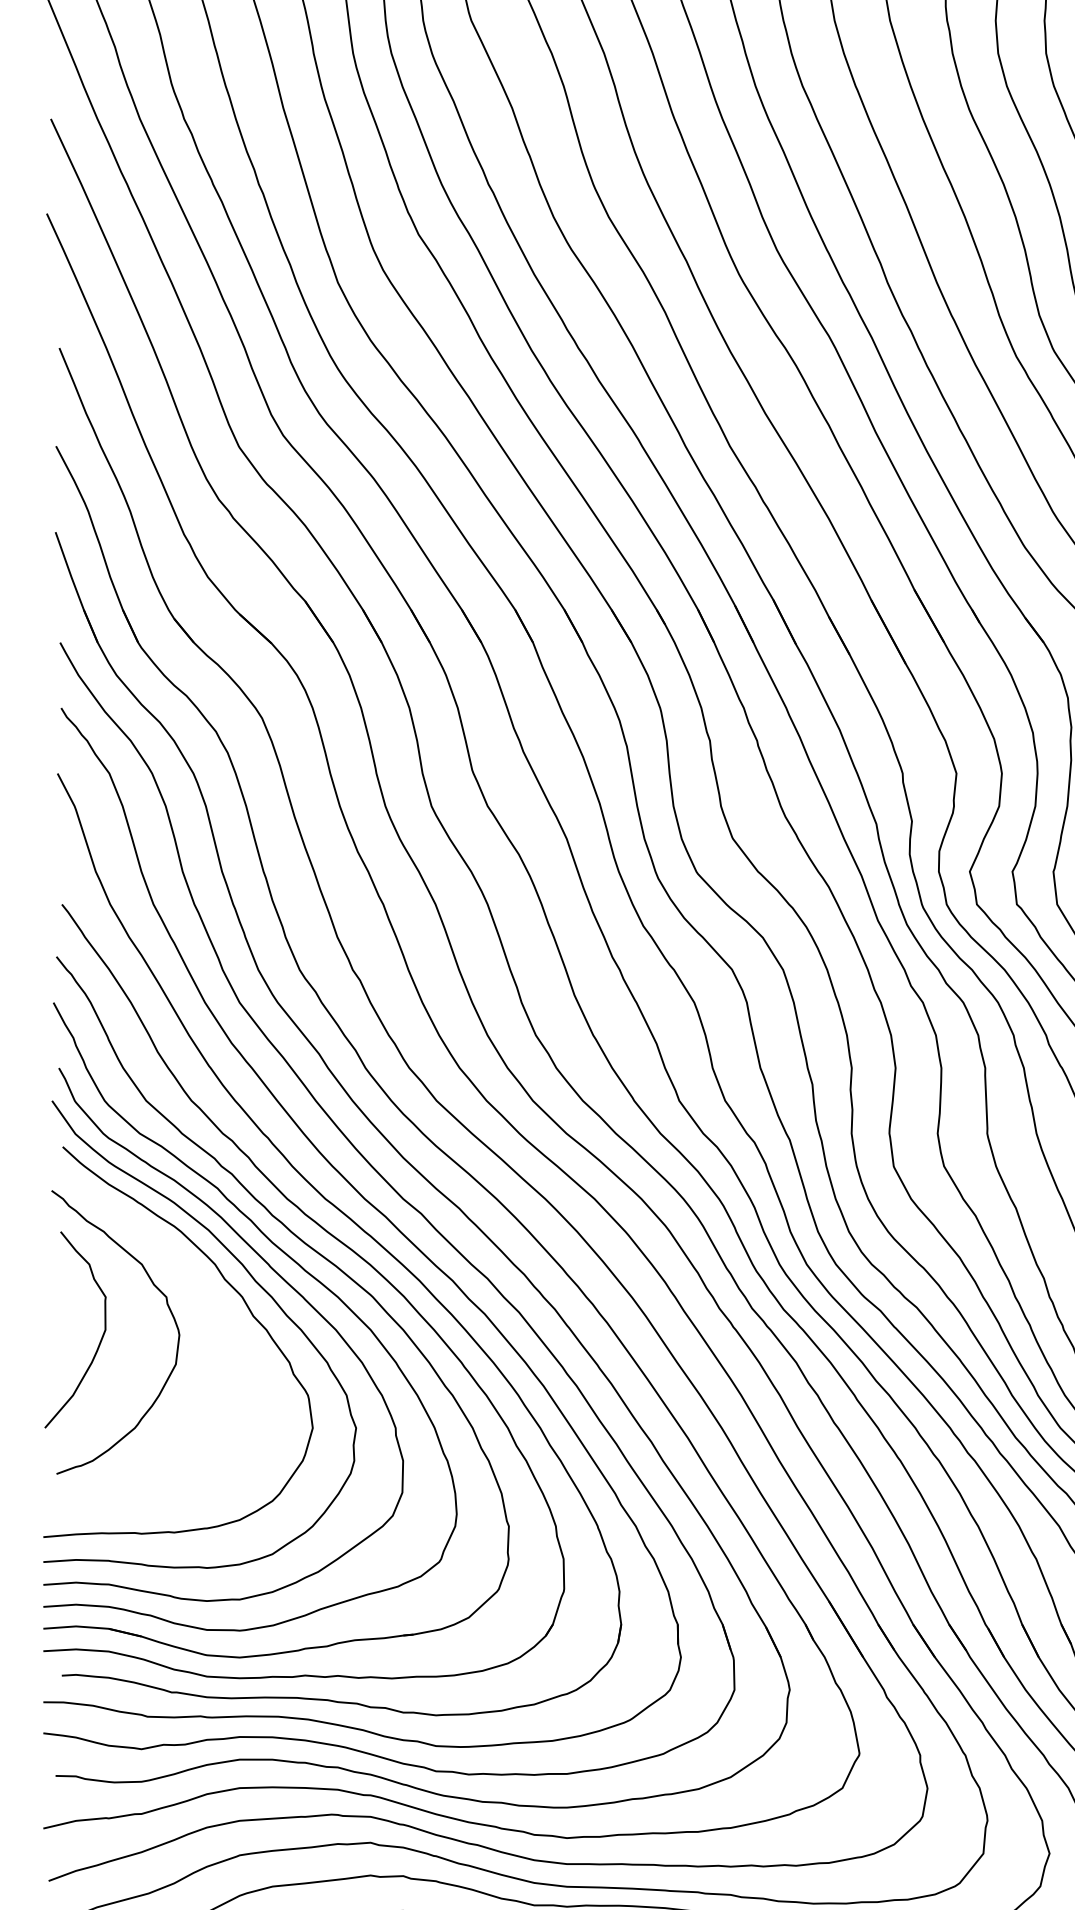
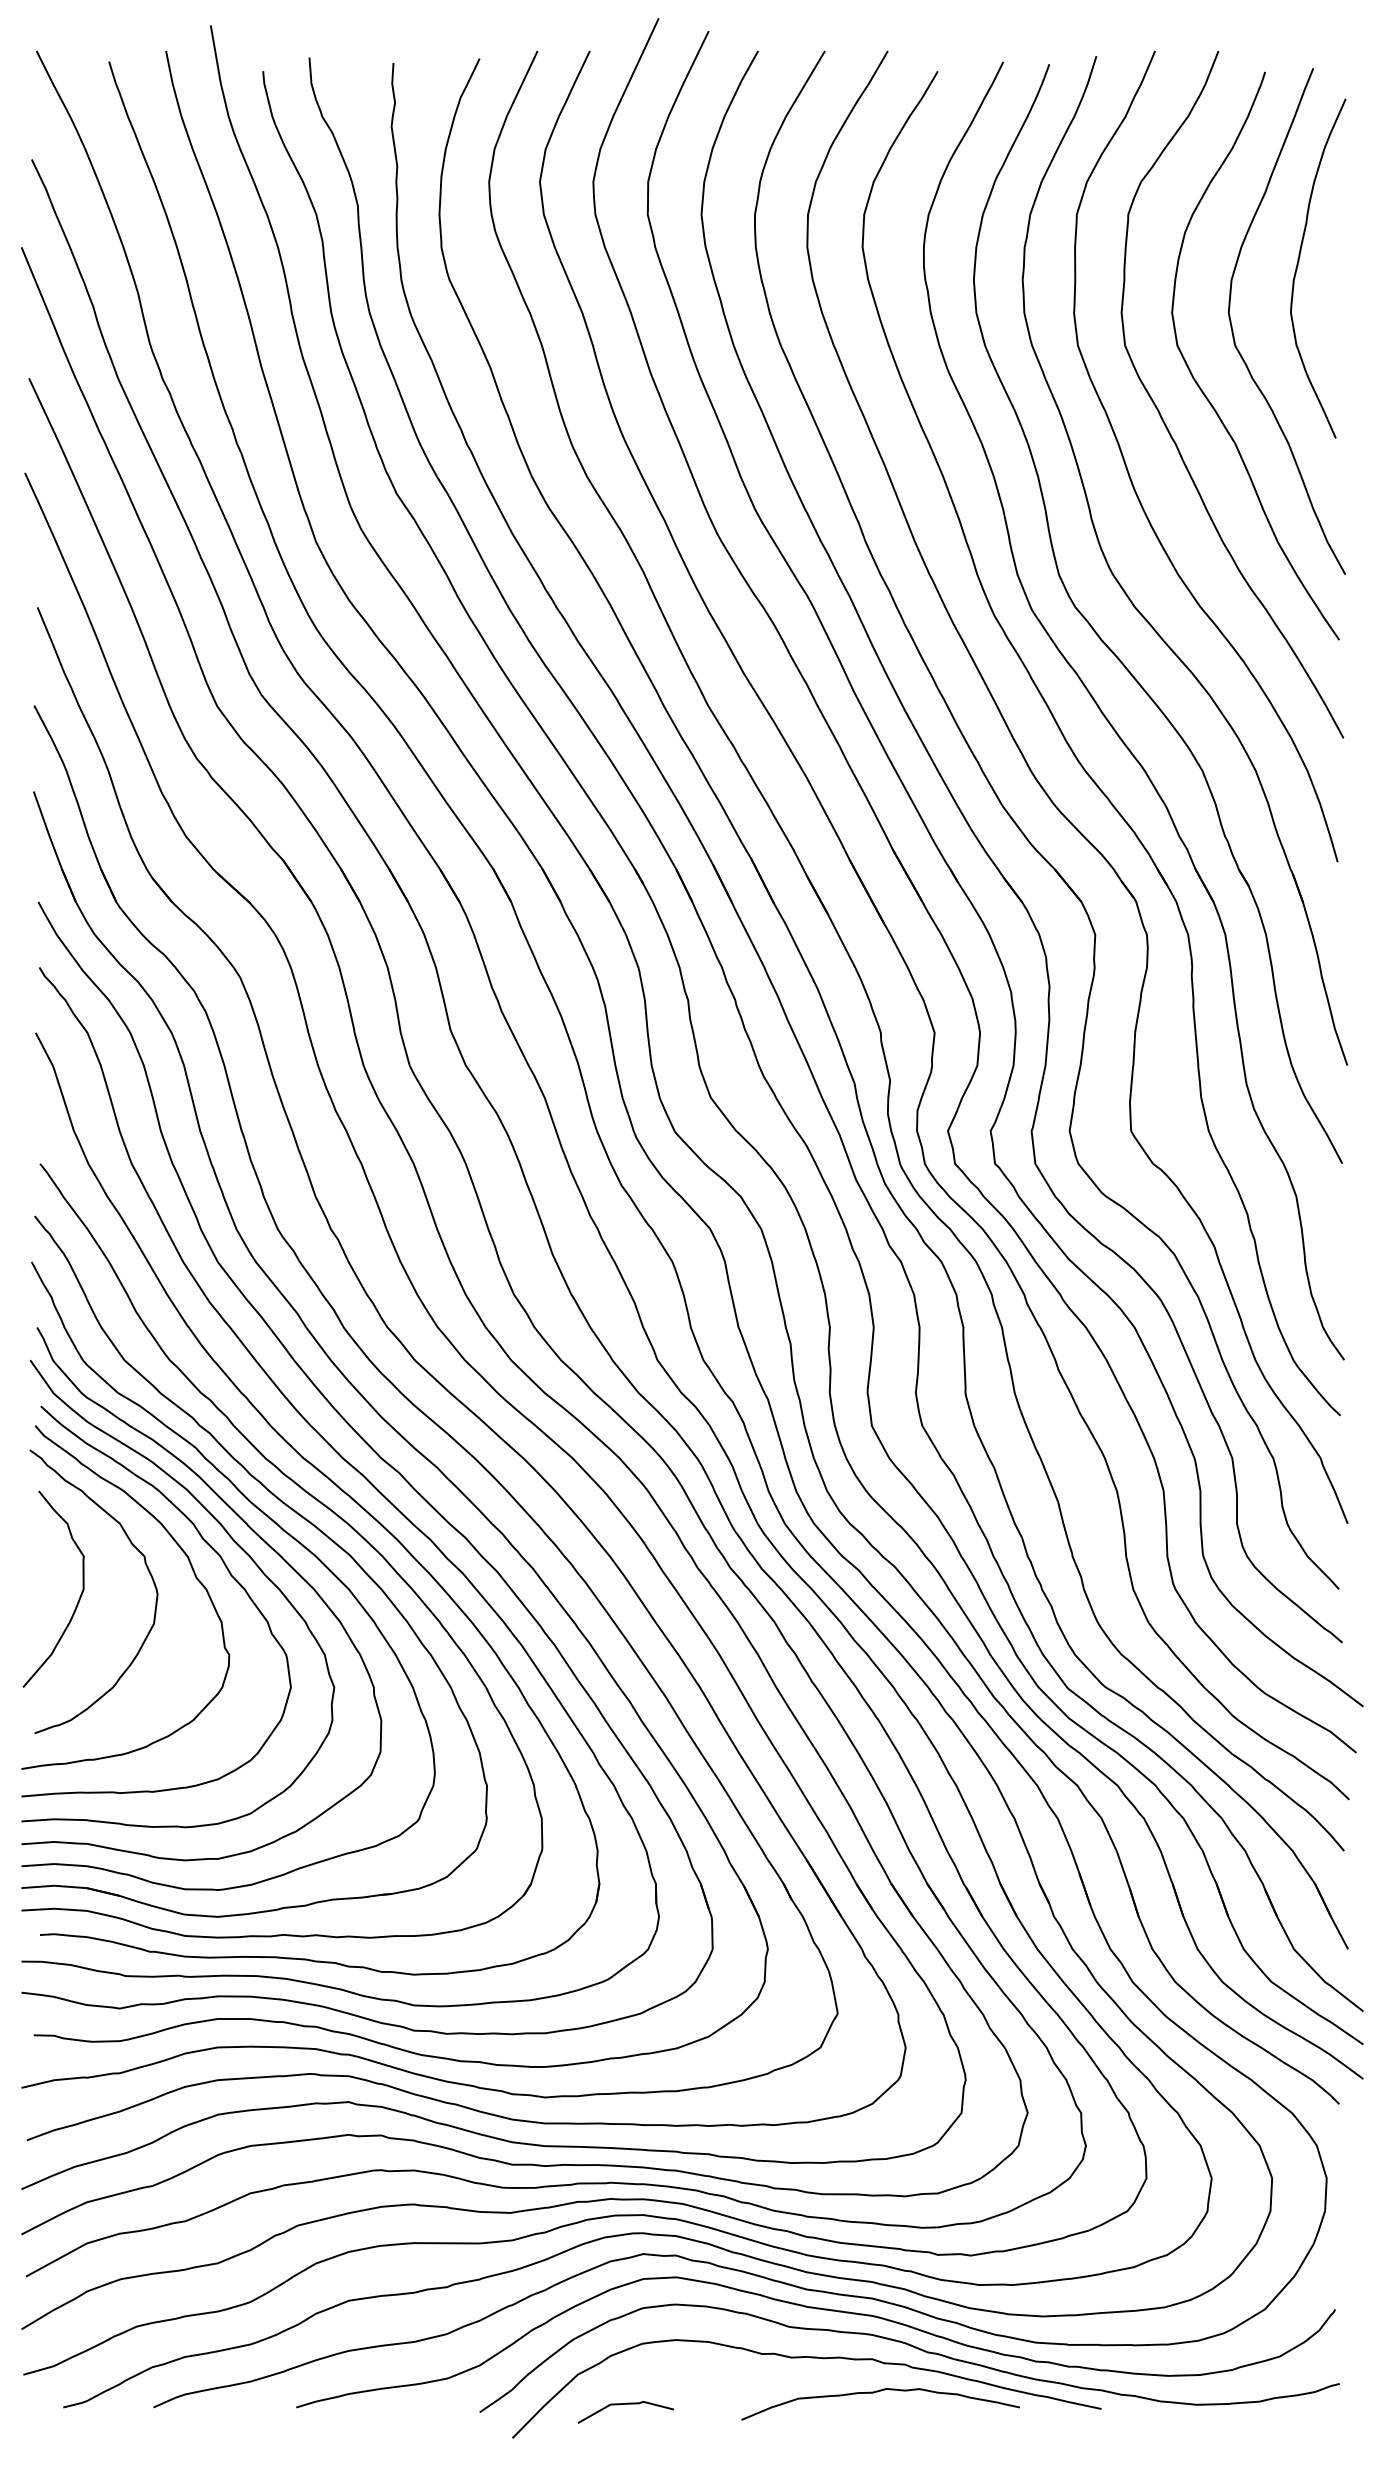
curve: (214, 1312) -> (192, 1571), added

